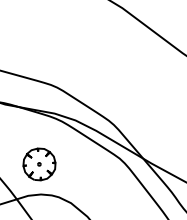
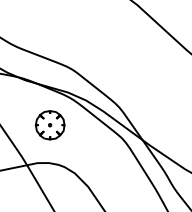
part: (38, 164) -> (49, 125), moved

